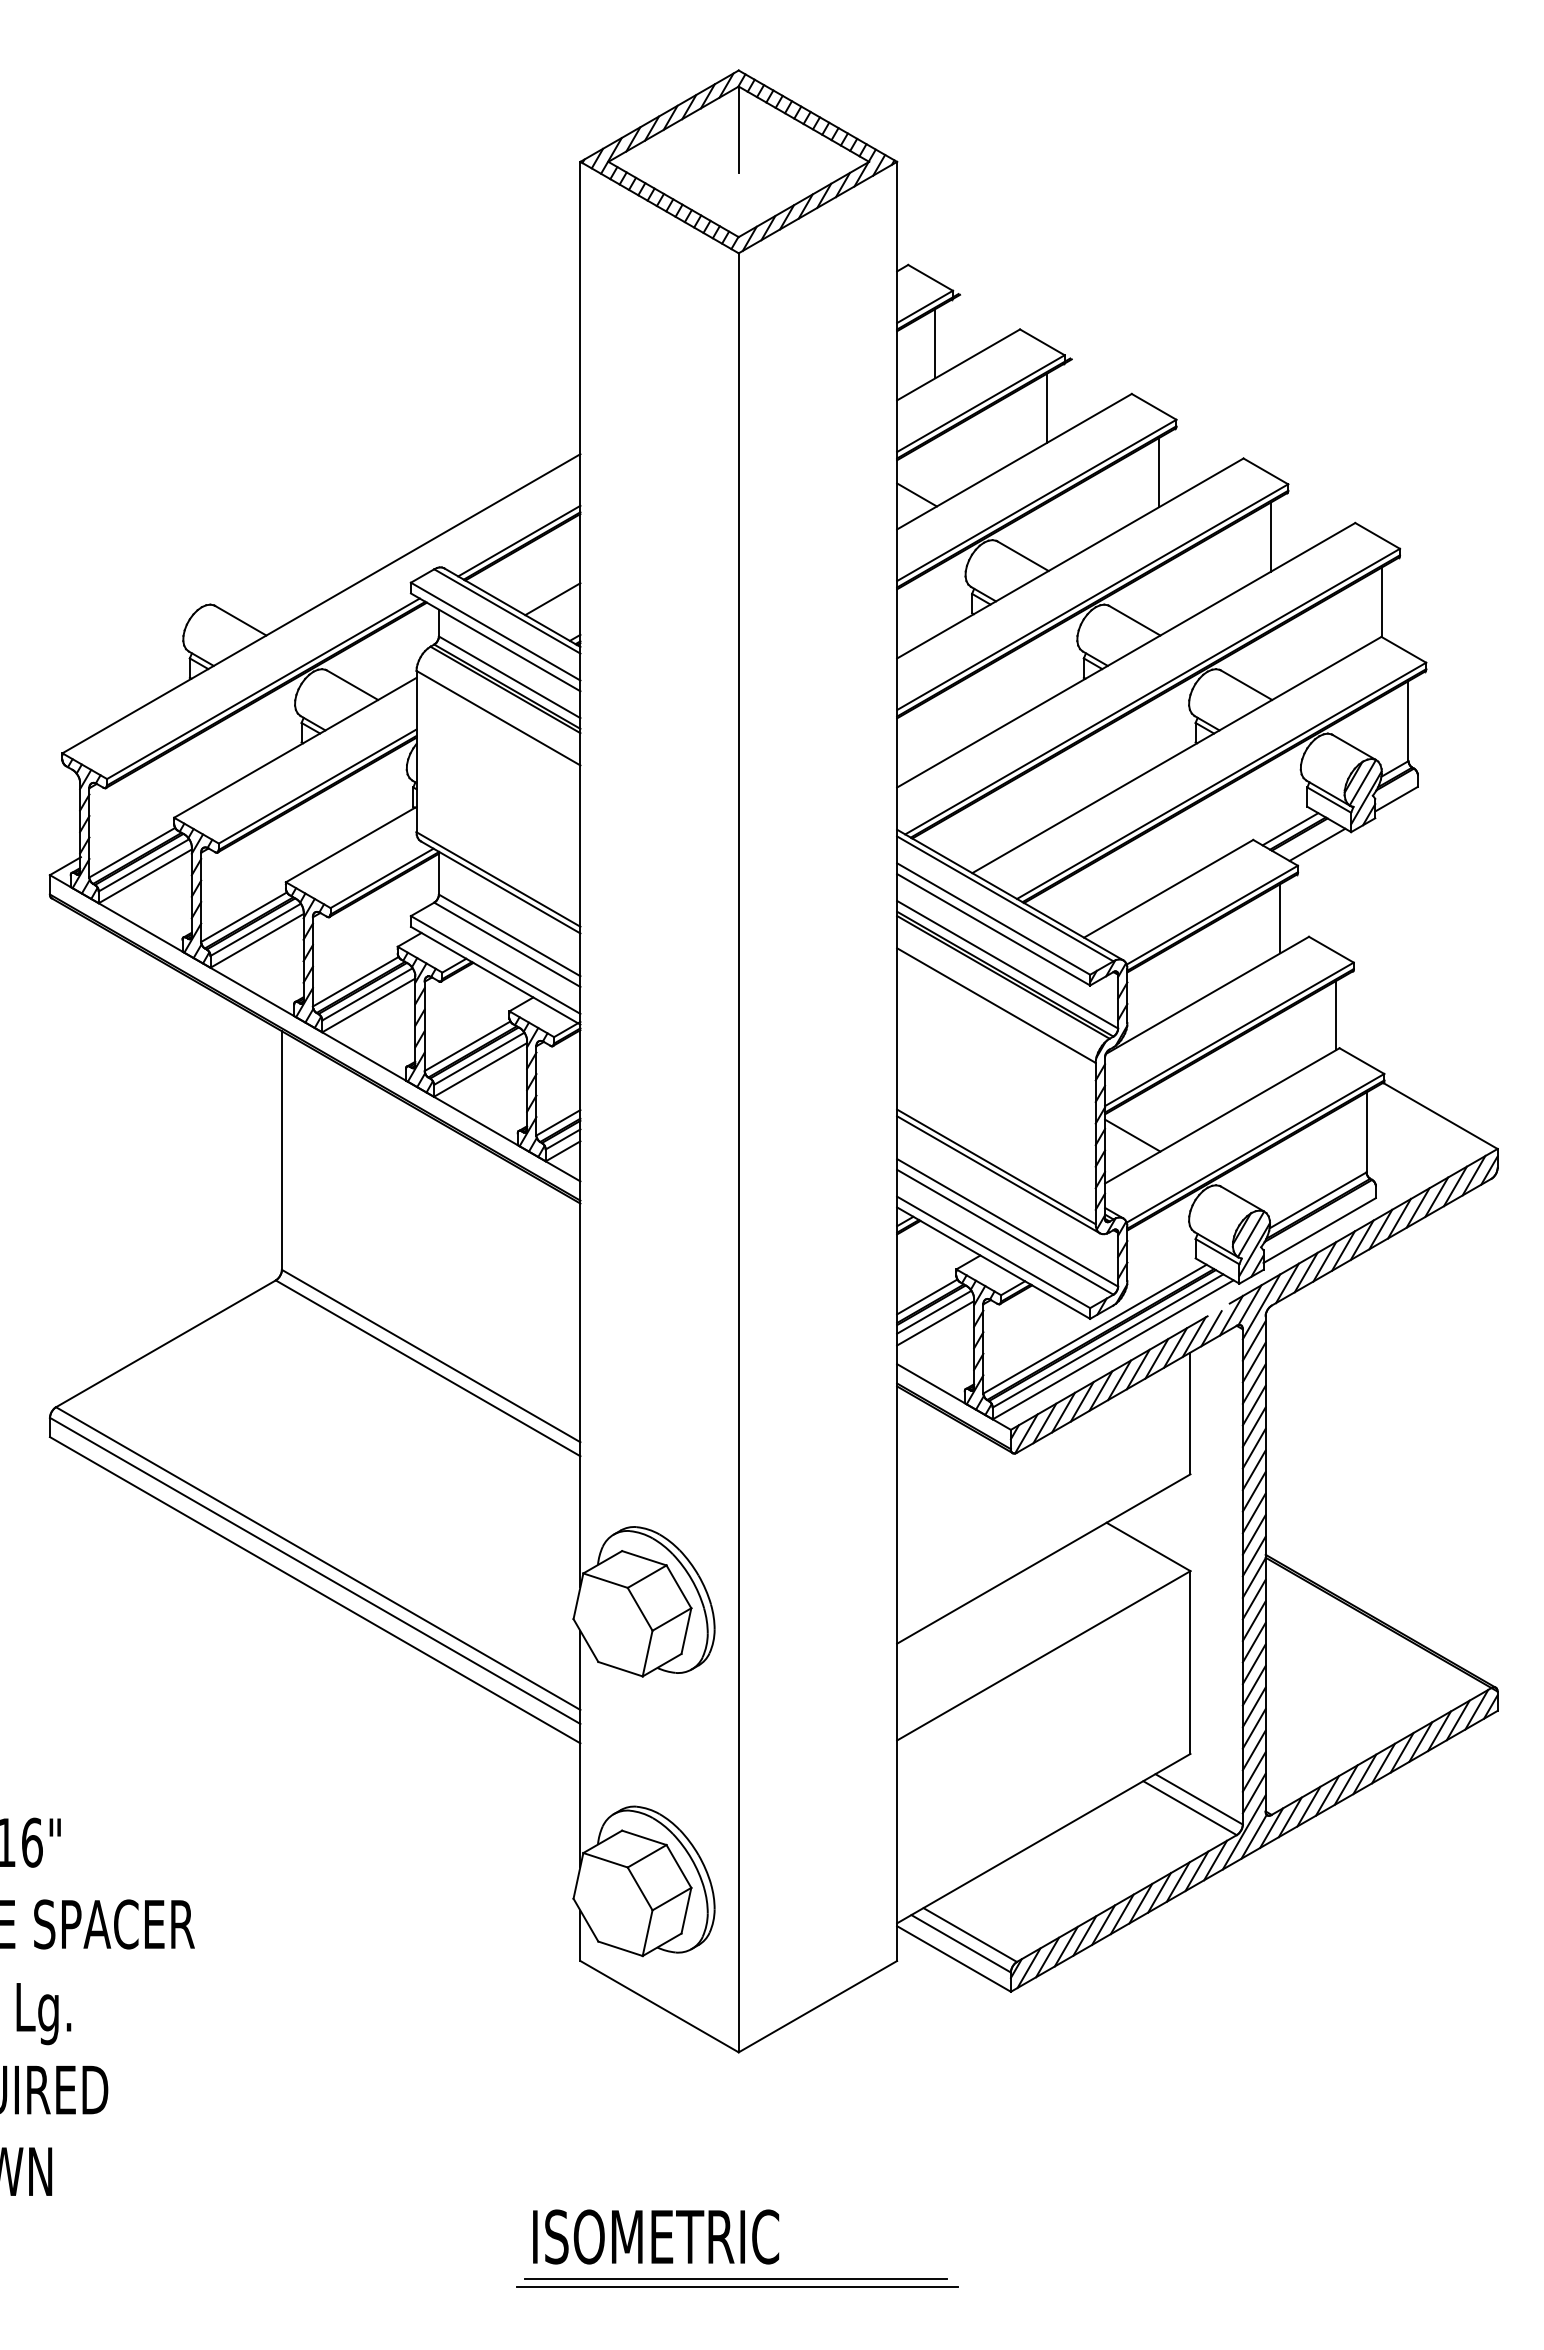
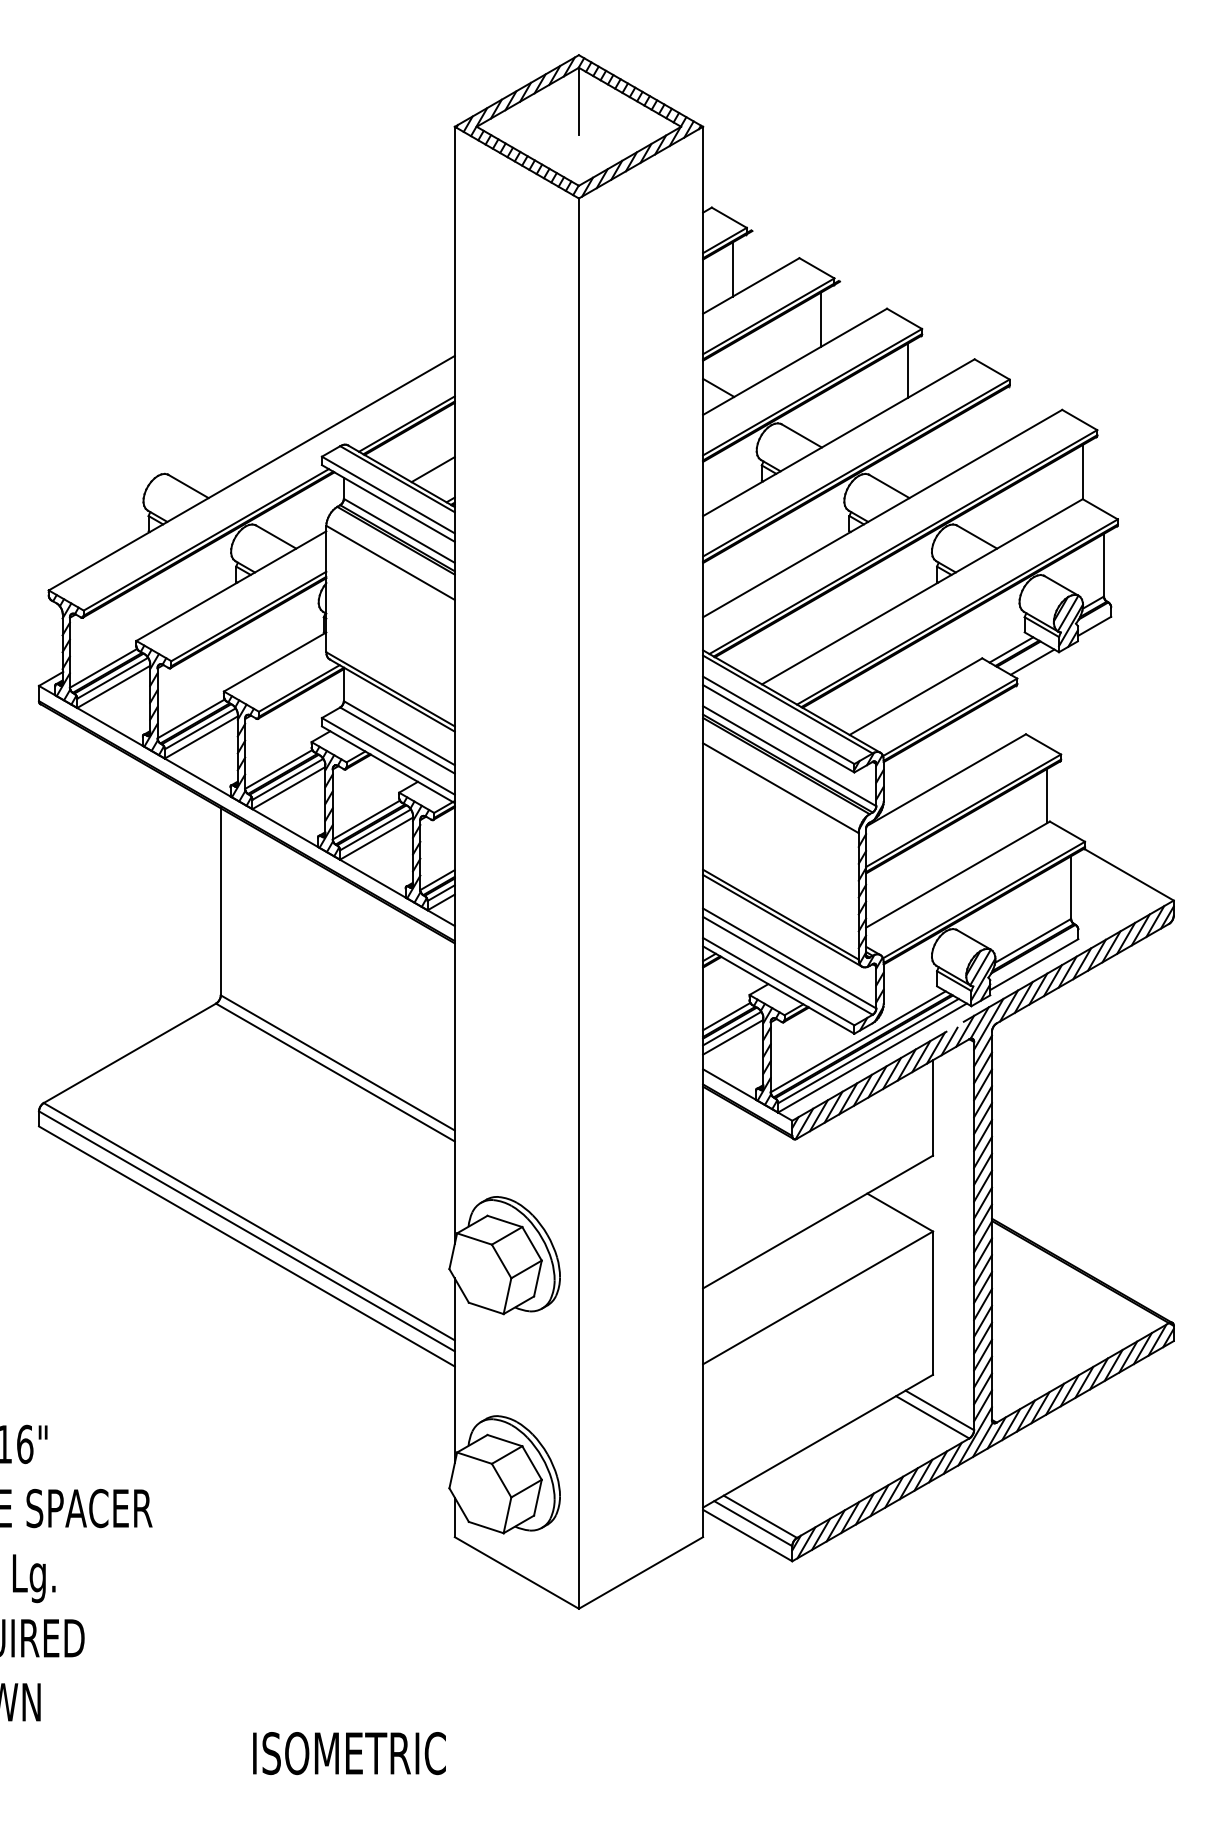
line: (1270, 536) -> (995, 420), removed
line: (1280, 918) -> (1003, 719), removed
line: (1132, 1135) -> (887, 890), removed
text: (656, 2236) -> (349, 1753), moved
part: (737, 2282) -> (577, 1789), removed

